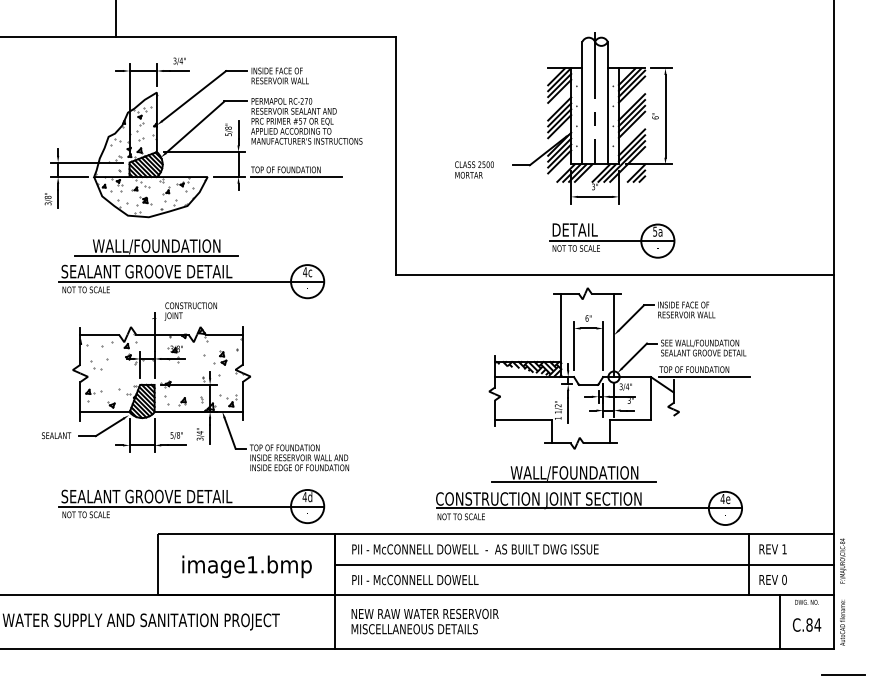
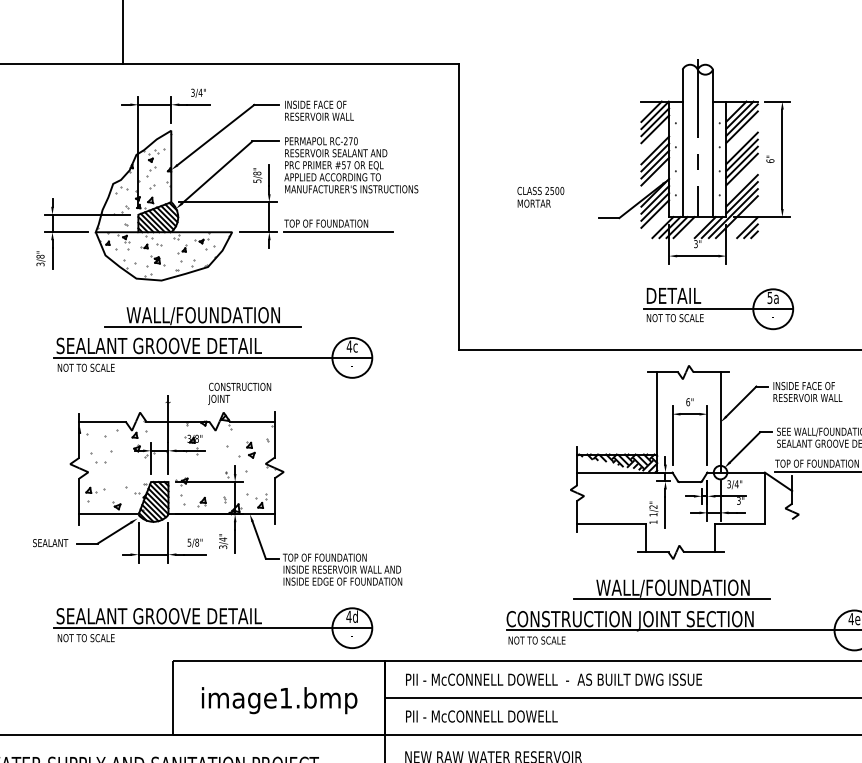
text: (474, 169) -> (540, 196), moved
part: (156, 247) -> (203, 316), moved
text: (190, 311) -> (239, 393), moved

